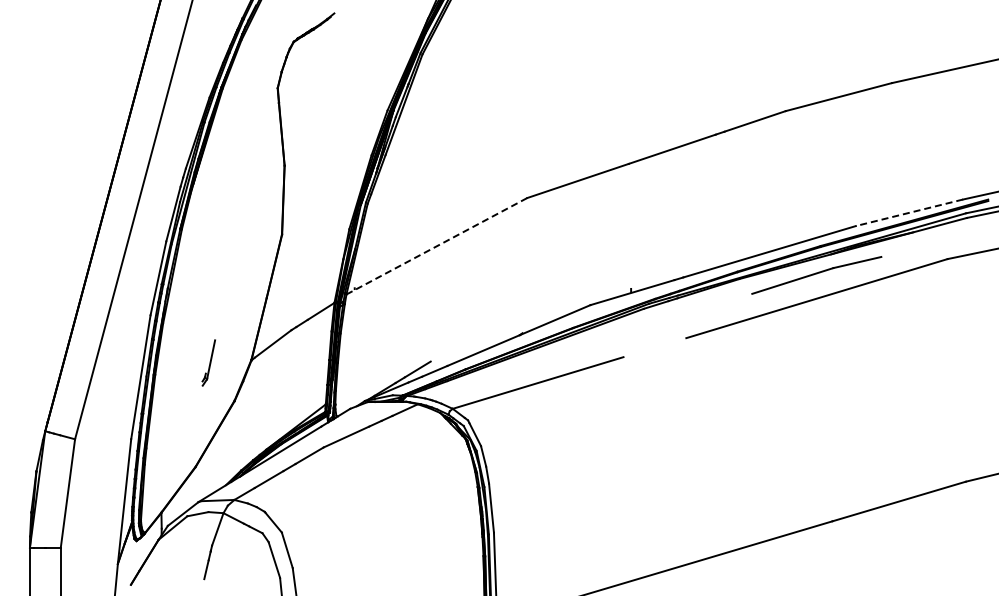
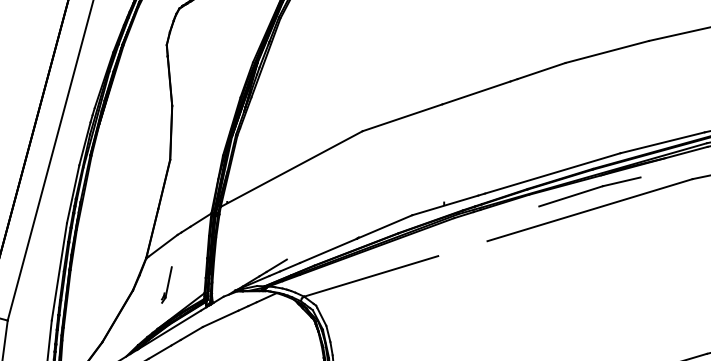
line: (908, 212) -> (661, 142), dashed -> solid
line: (436, 246) -> (291, 169), dashed -> solid
part: (208, 362) -> (166, 284), moved

